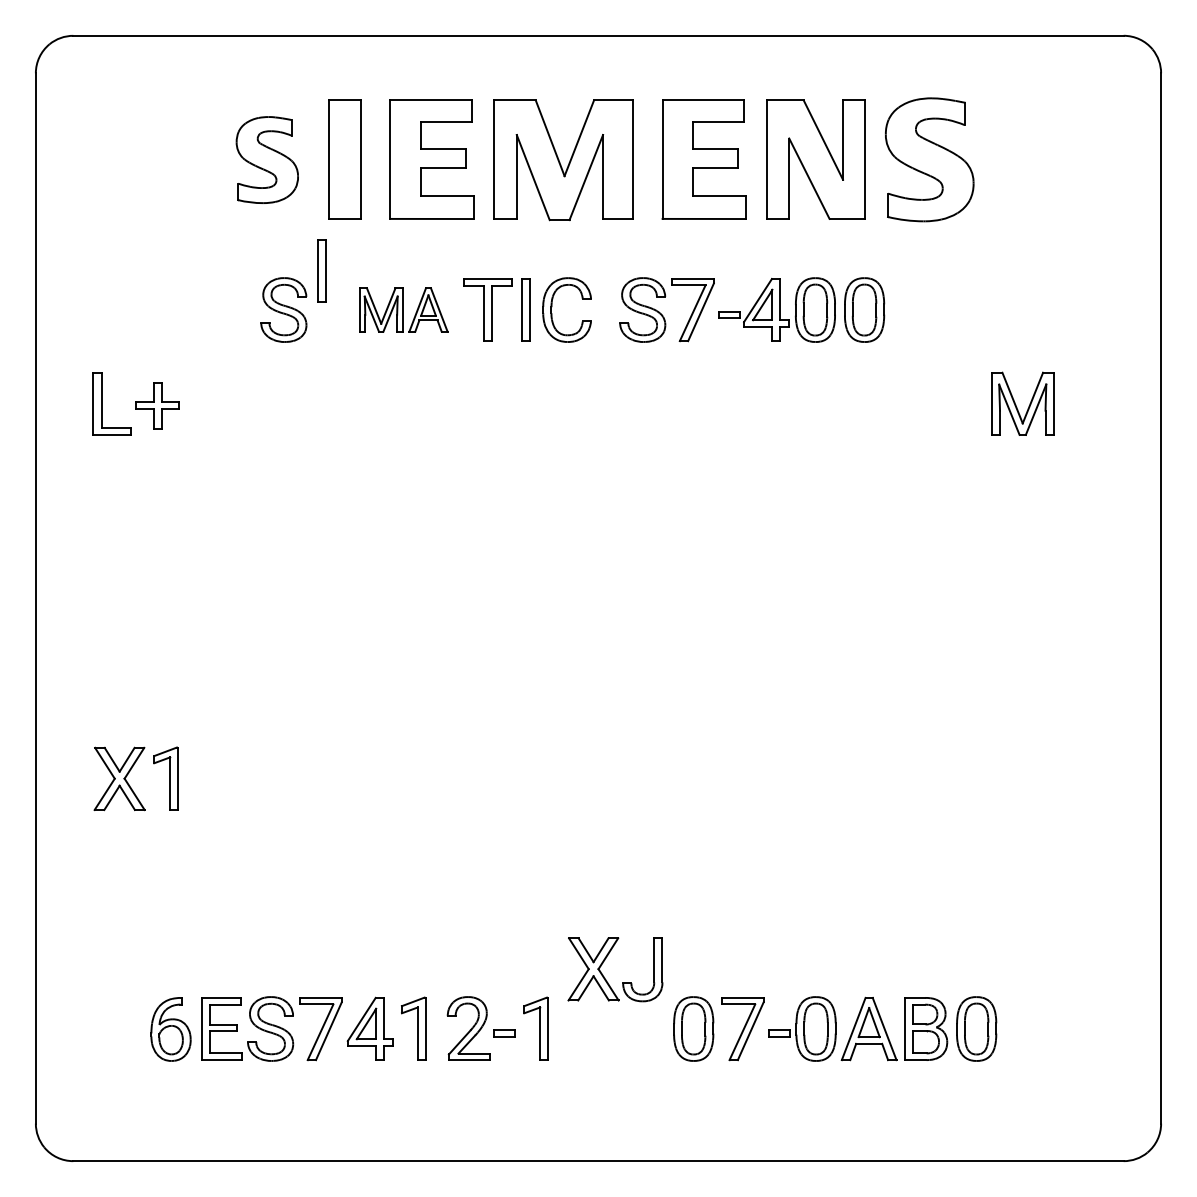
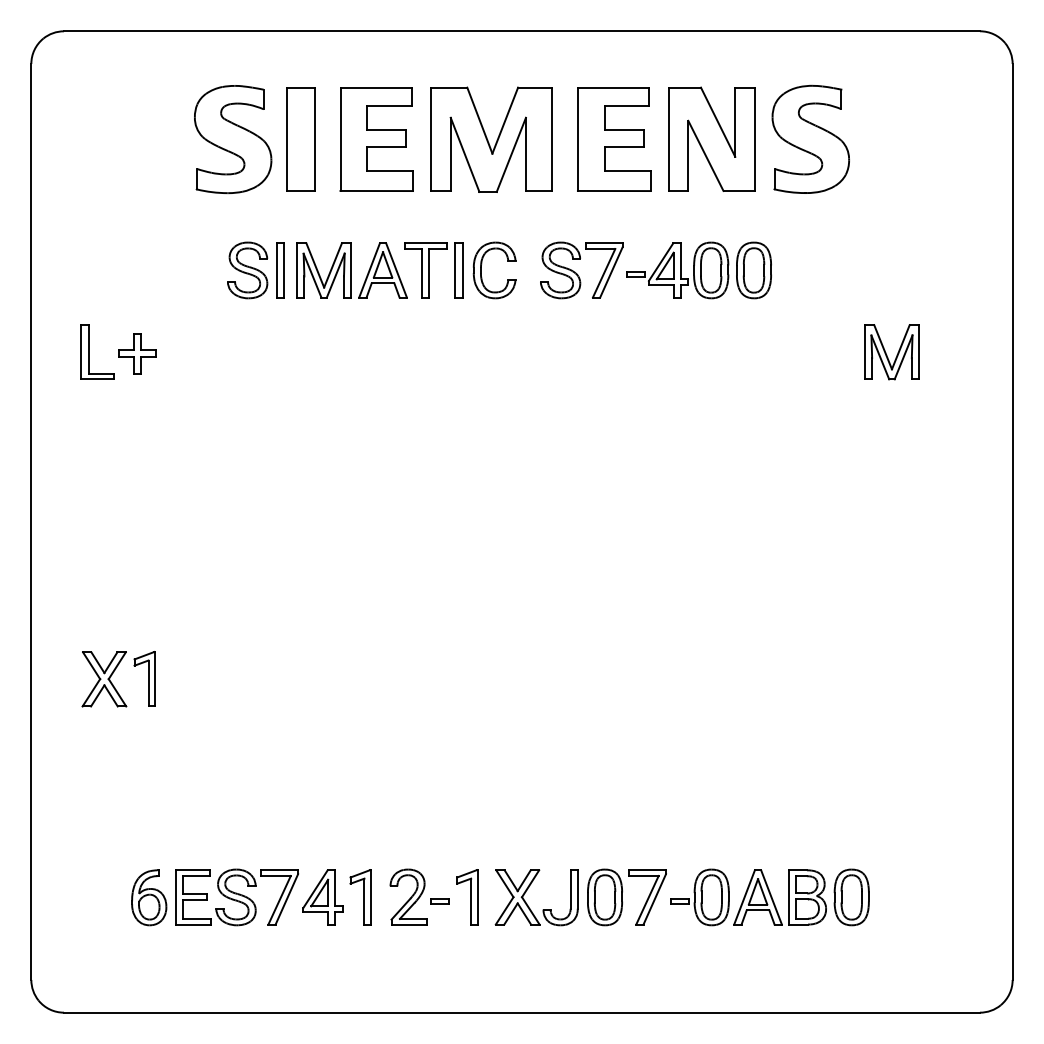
part: (267, 159) -> (233, 139), size x1.43
part: (321, 271) -> (280, 270), moved
part: (402, 310) -> (351, 270), size x1.43
part: (604, 976) -> (527, 903), moved

